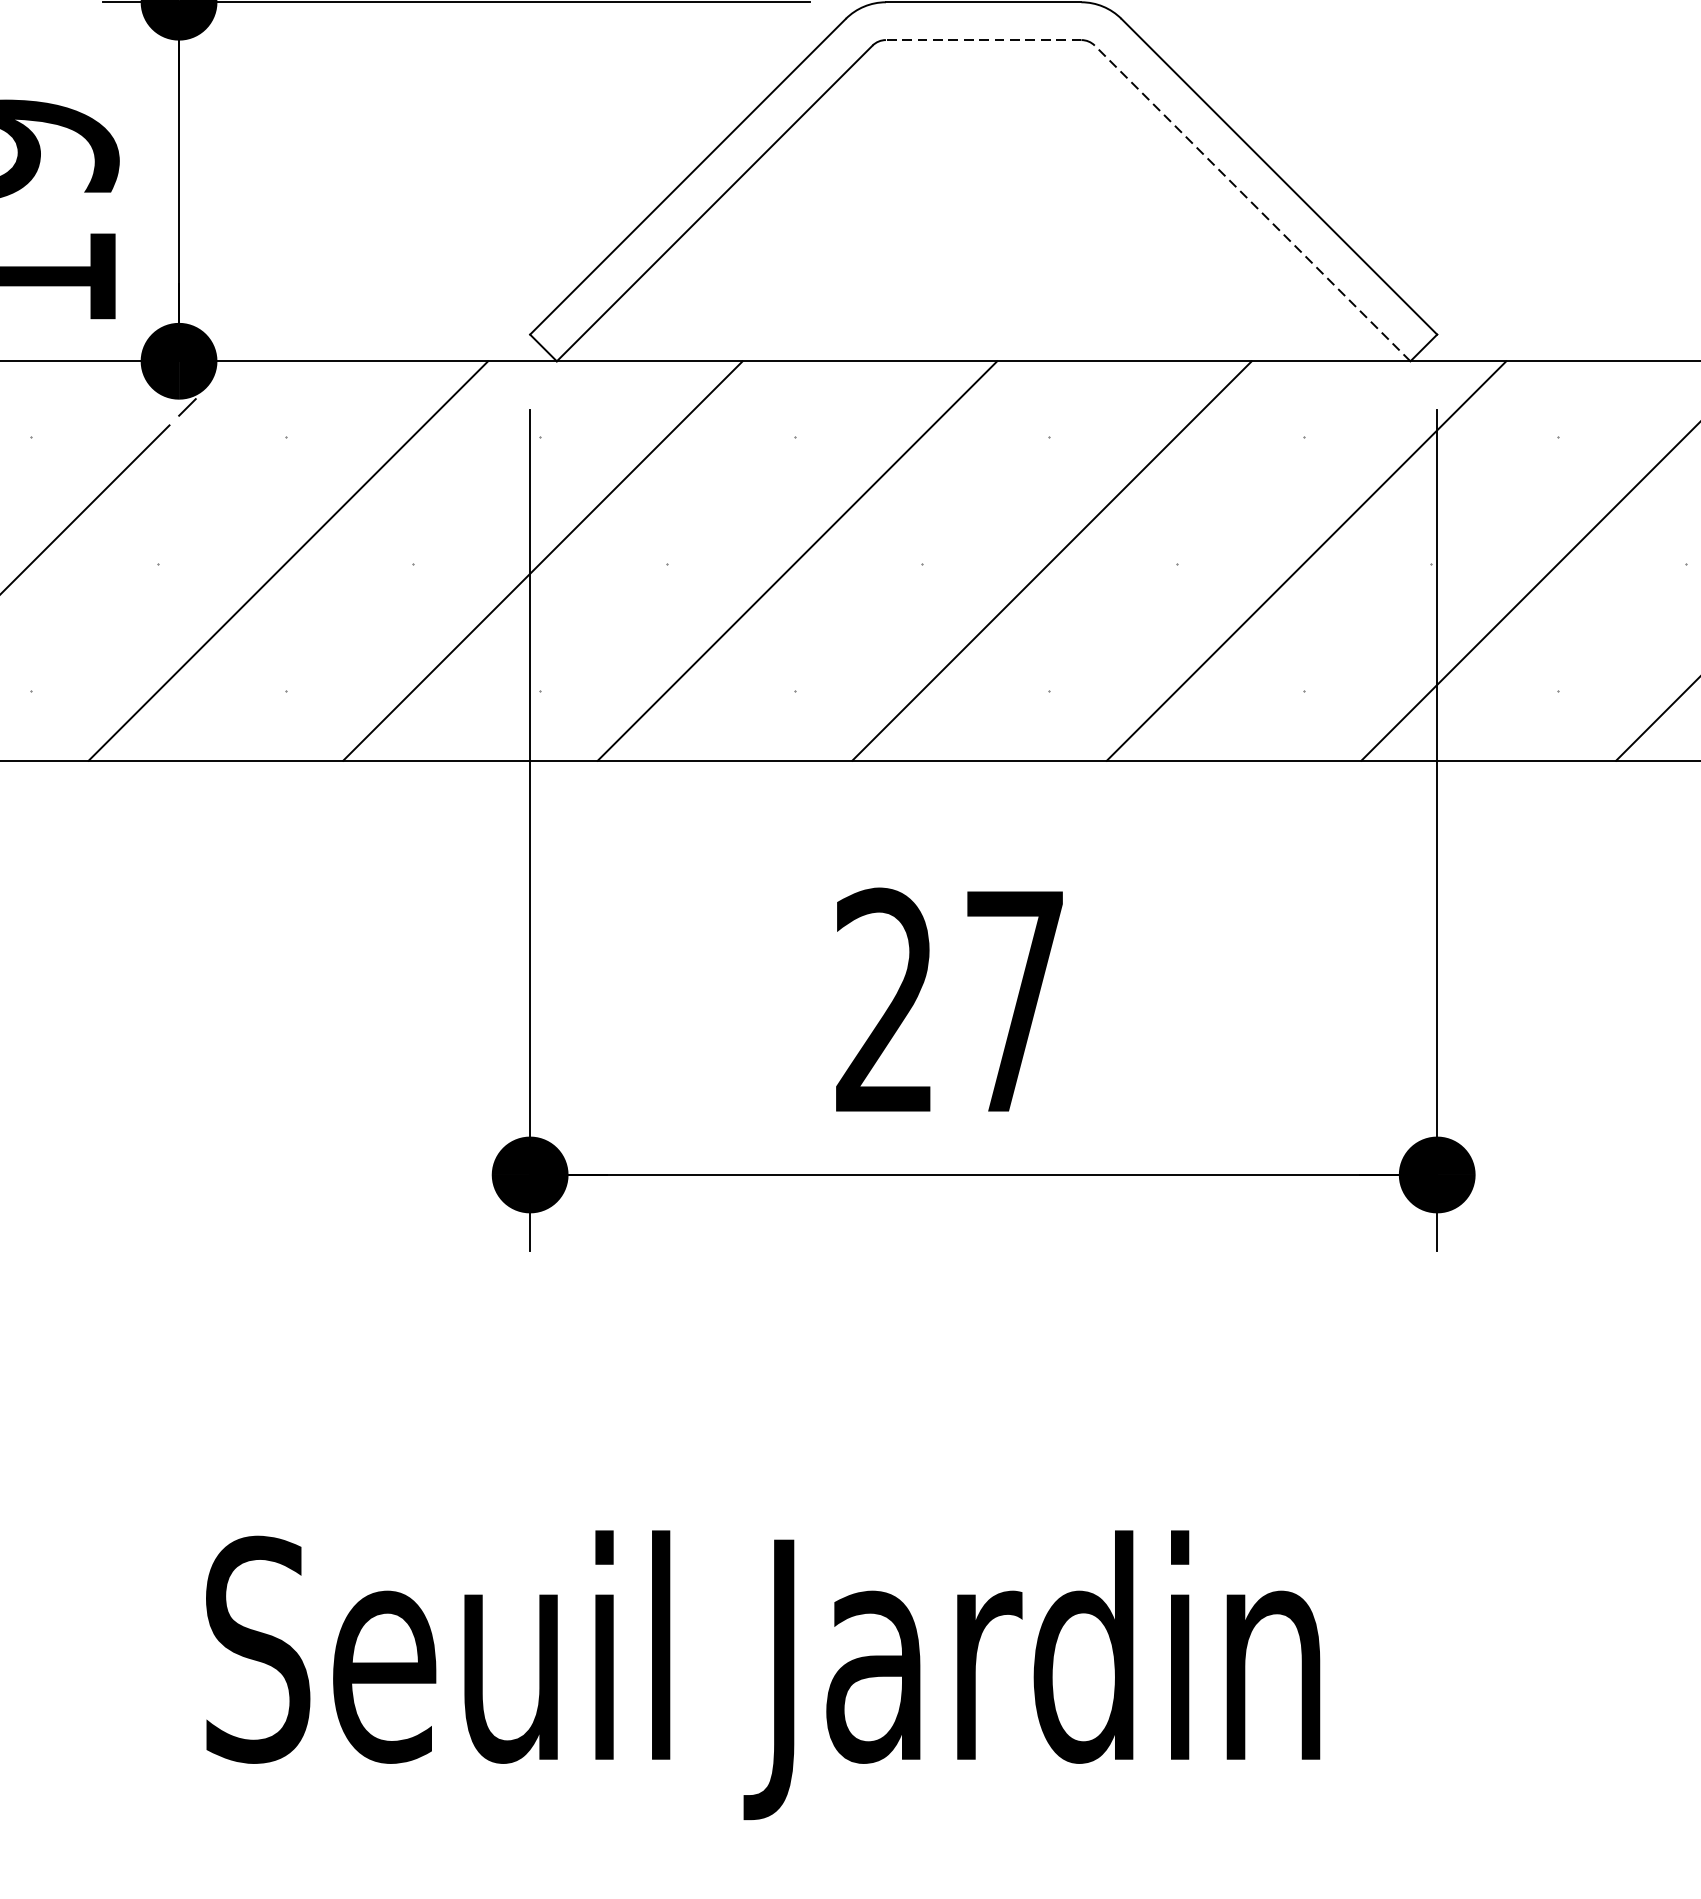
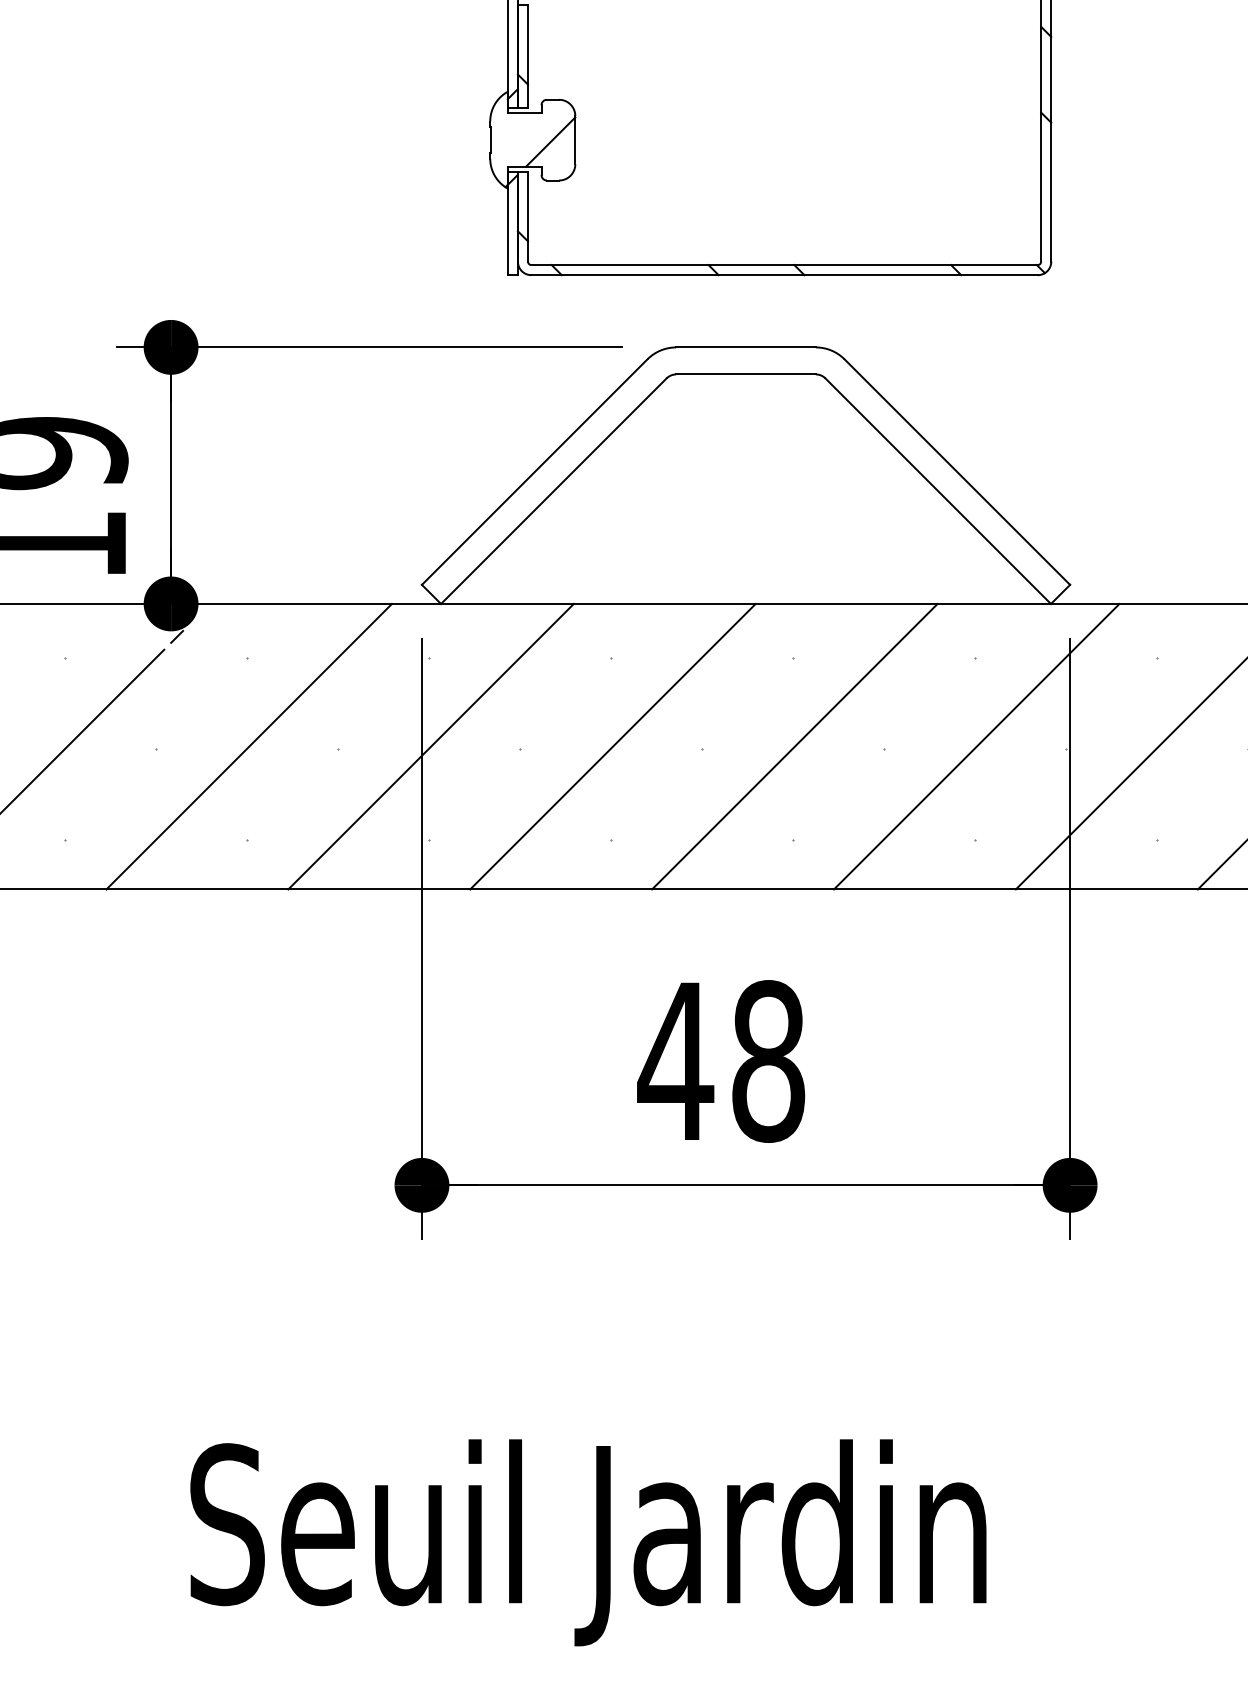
line: (984, 40) -> (746, 374), dashed -> solid
line: (1253, 203) -> (938, 491), dashed -> solid
text: (949, 1001) -> (721, 1061), 27 -> 48

